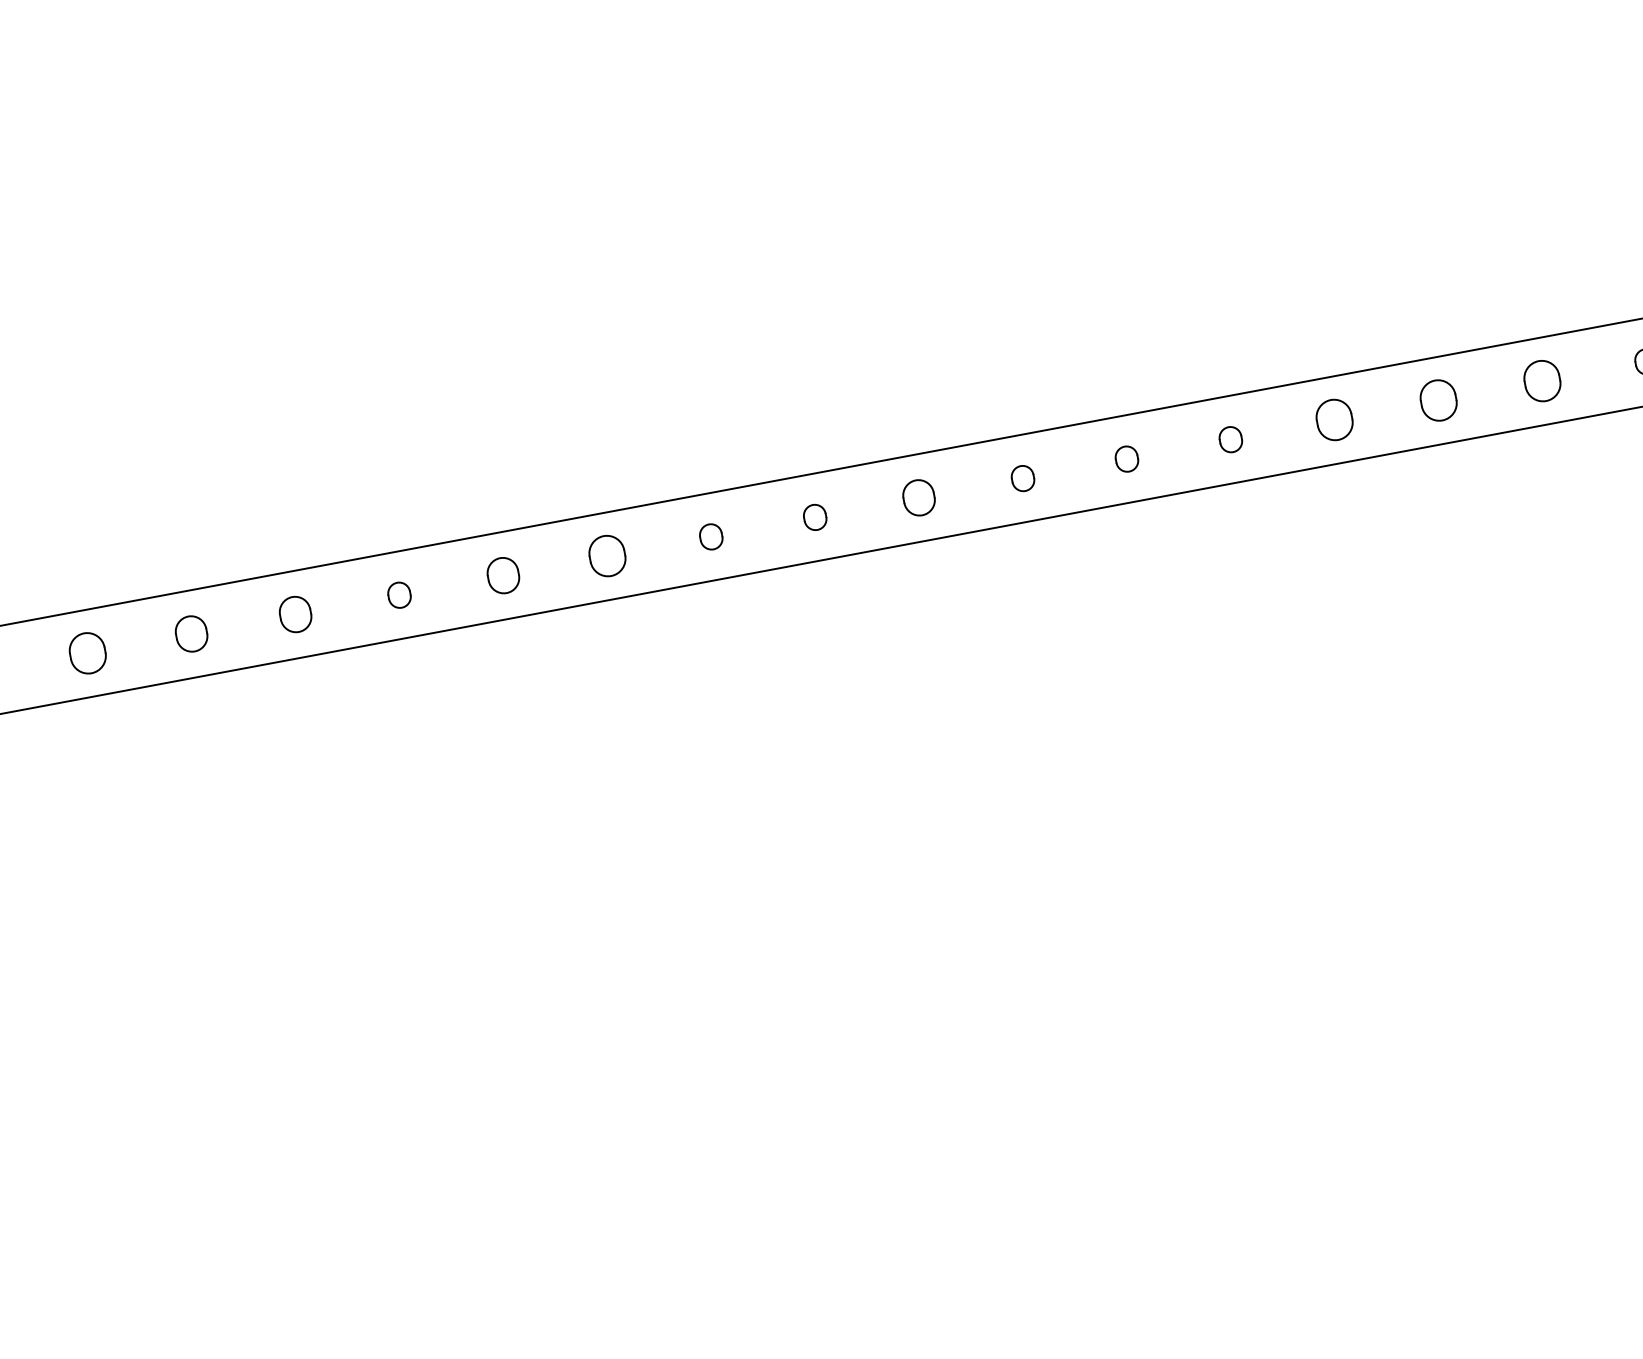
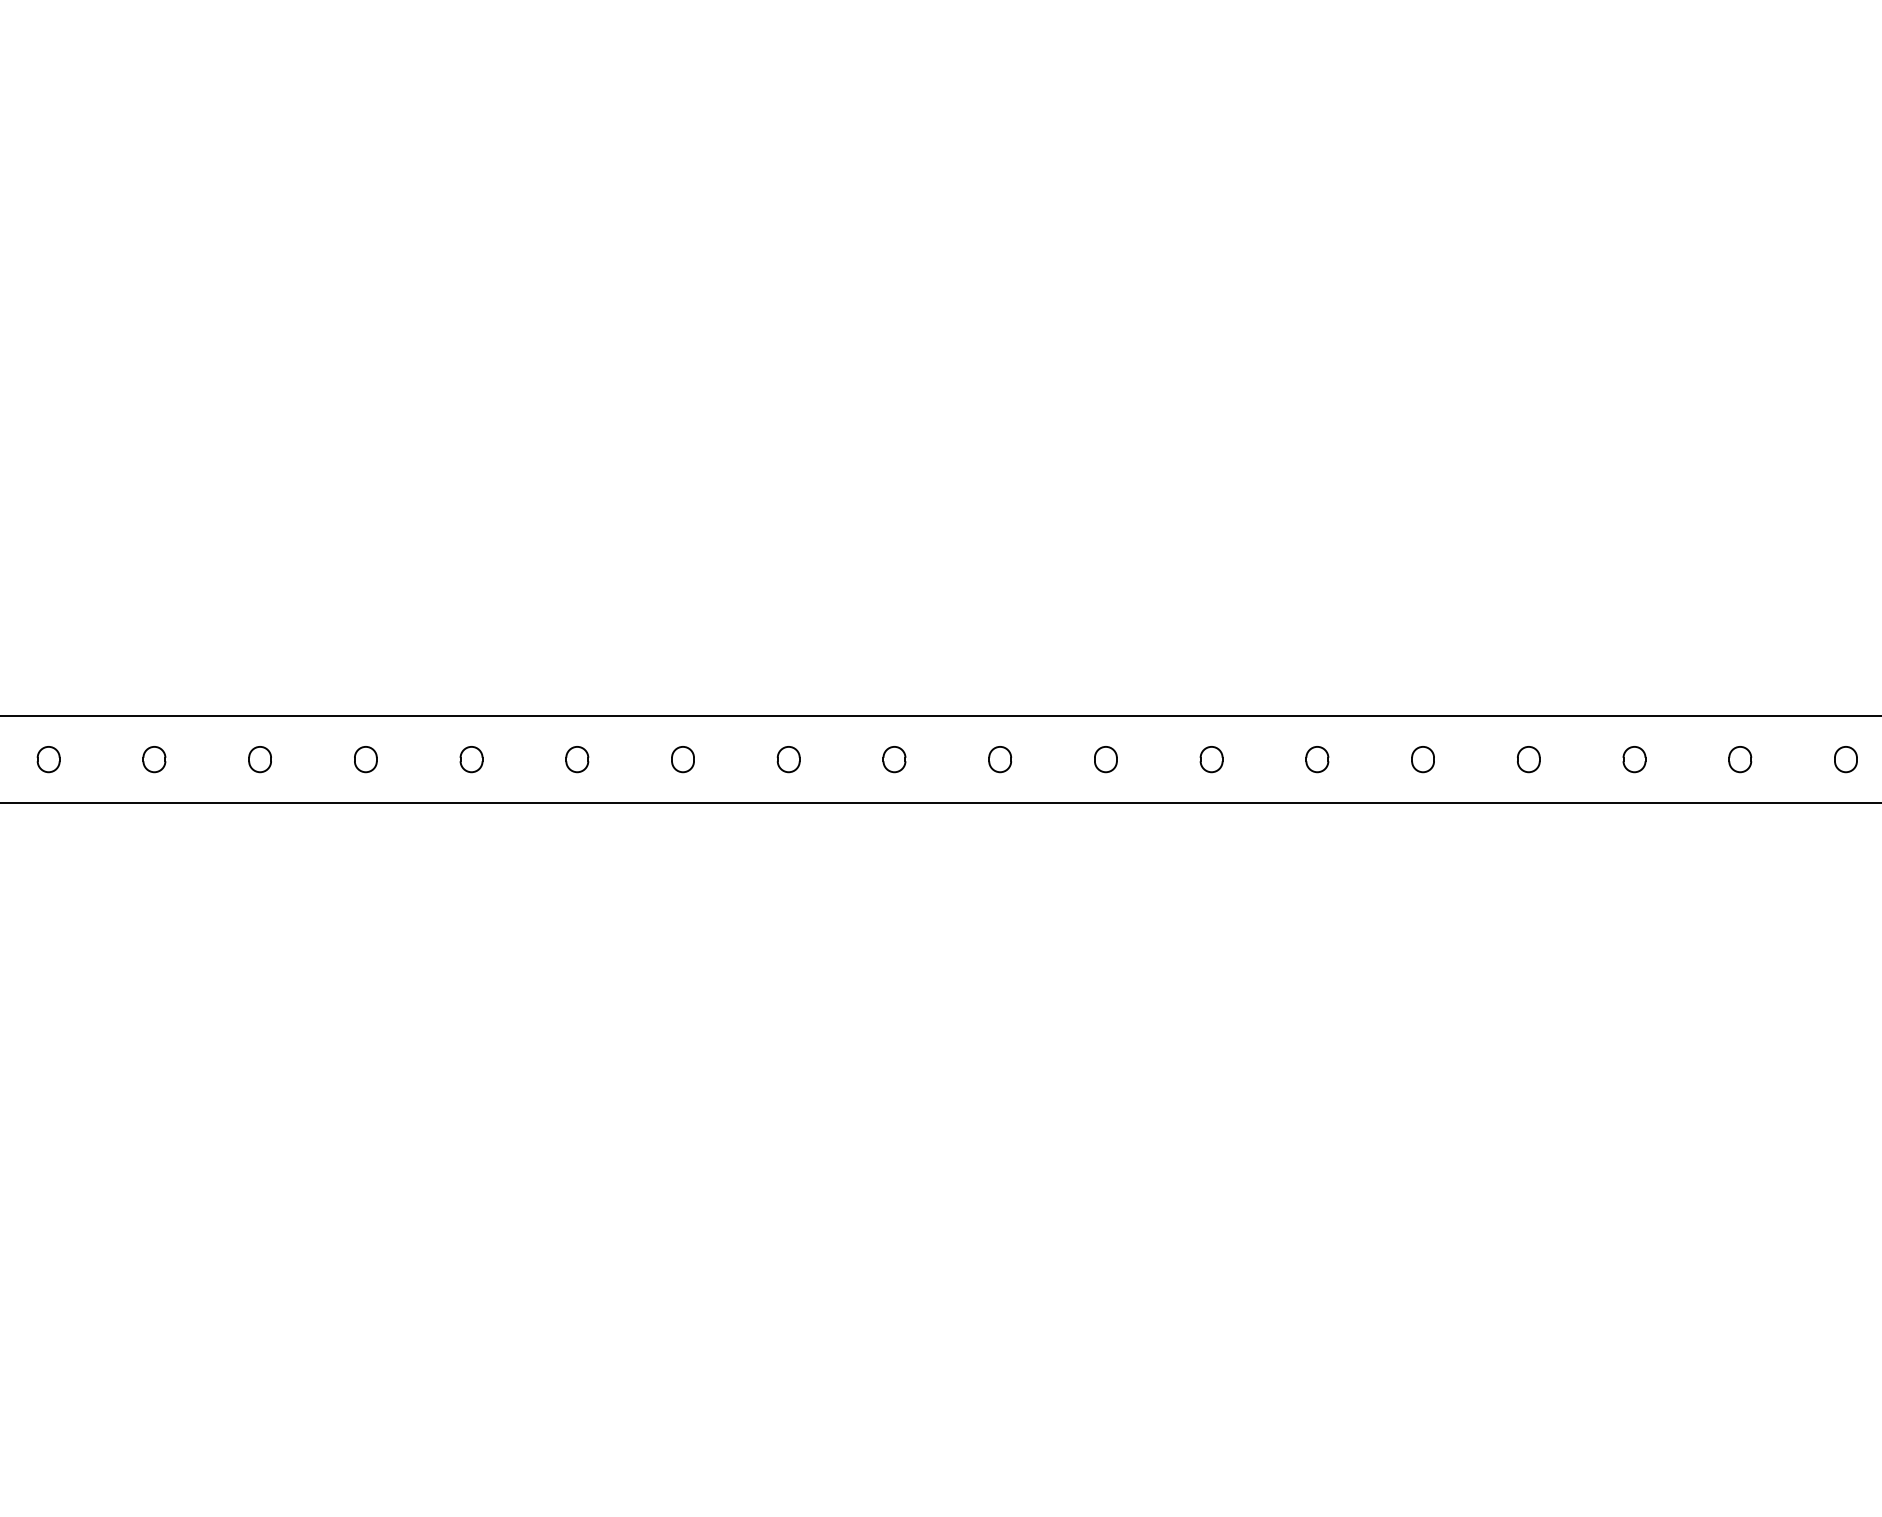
part: (1542, 381) -> (1740, 759), size x0.62
part: (1438, 400) -> (1634, 759), size x0.62
part: (1334, 420) -> (1528, 759), size x0.62
part: (918, 498) -> (1105, 759), size x0.71
part: (607, 556) -> (788, 759), size x0.62
part: (502, 575) -> (682, 759), size x0.71
part: (295, 614) -> (471, 759), size x0.71
part: (191, 634) -> (365, 759), size x0.71
part: (87, 653) -> (259, 759), size x0.62

